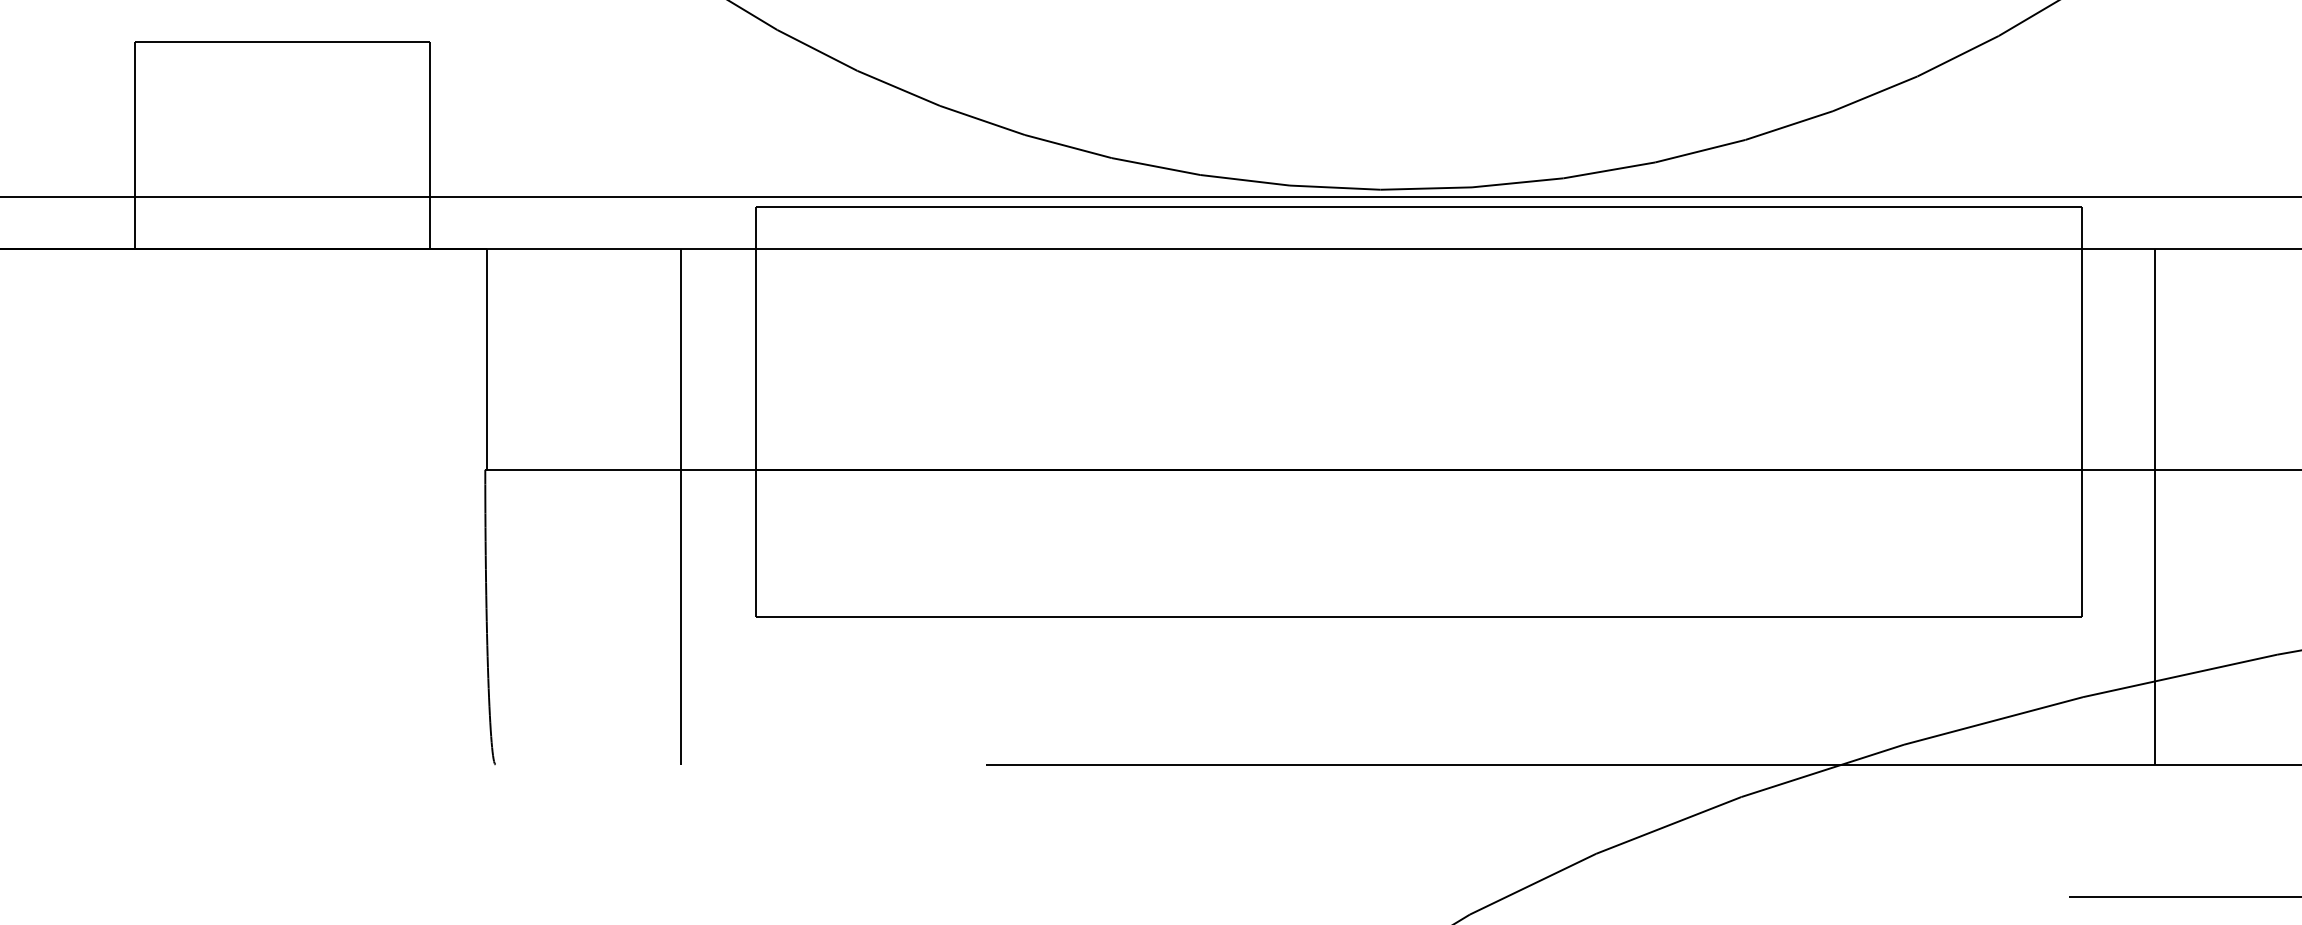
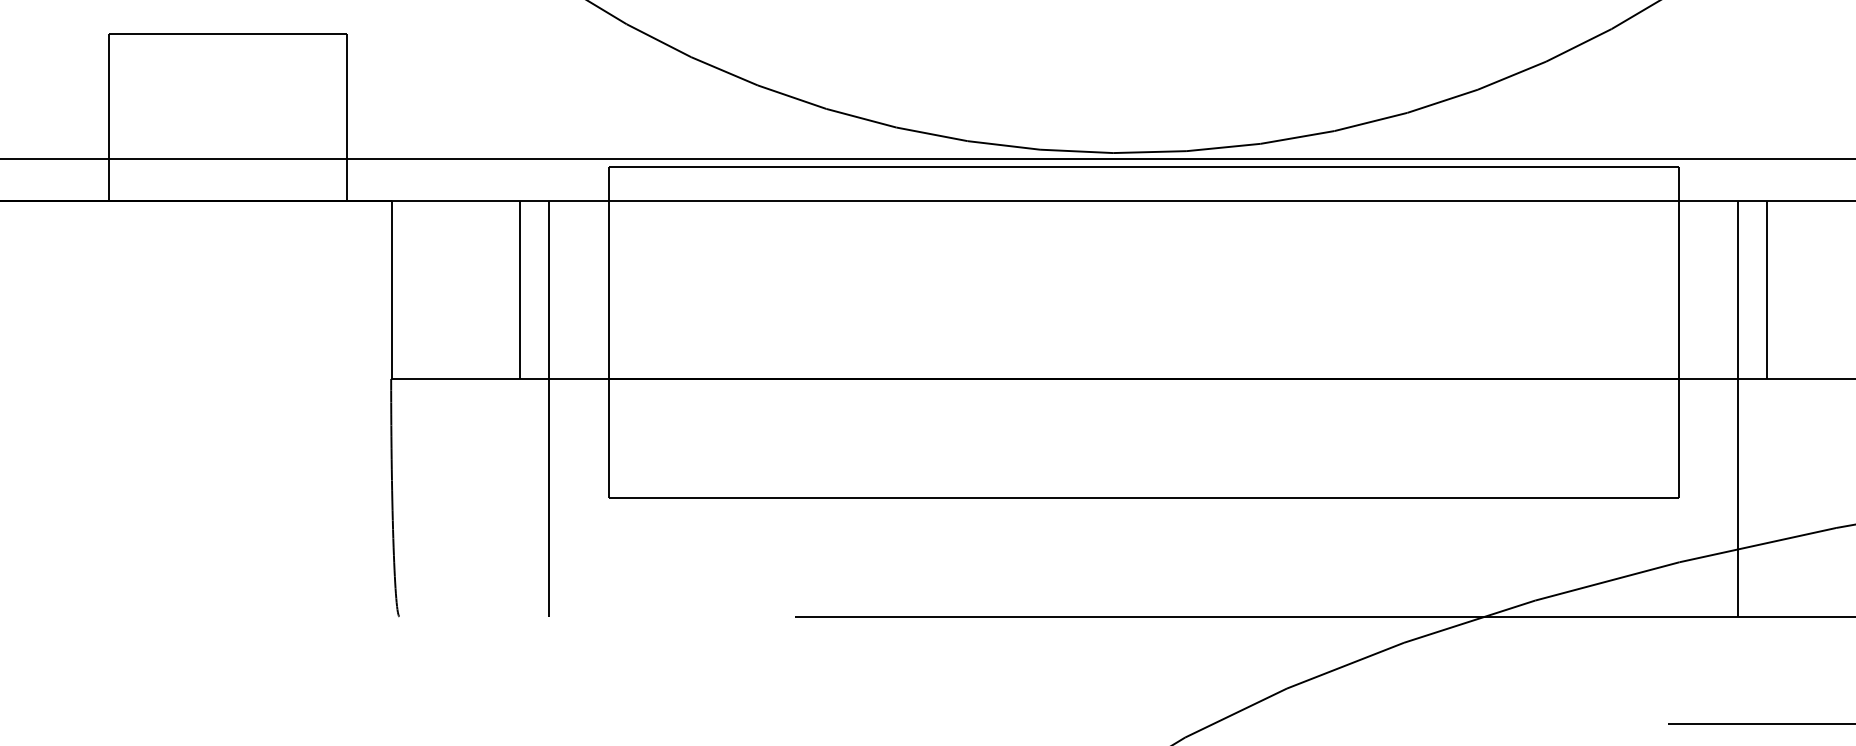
line: (644, 358) -> (519, 289), added
line: (2190, 358) -> (1766, 289), added

